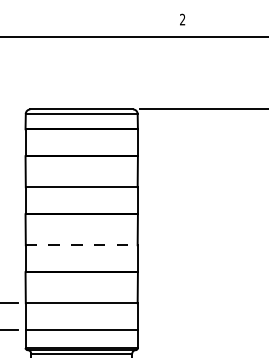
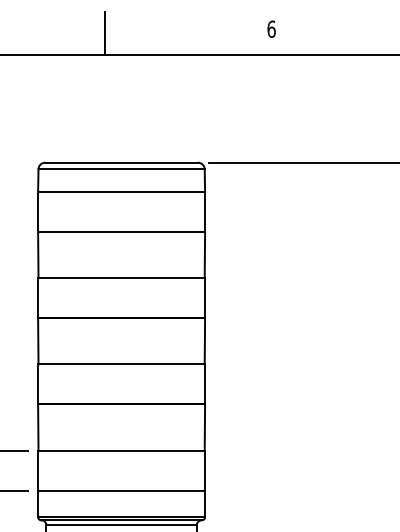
text: (182, 19) -> (271, 28), 2 -> 6
line: (70, 22) -> (104, 33), added
line: (82, 245) -> (122, 364), dashed -> solid

